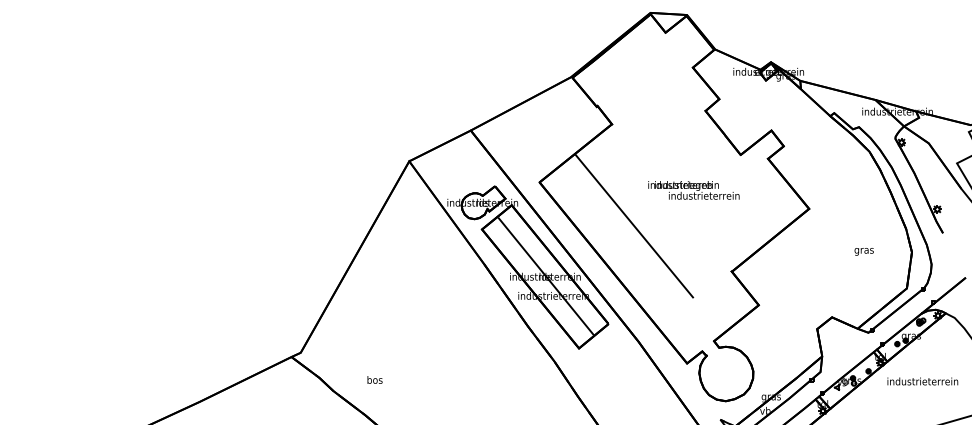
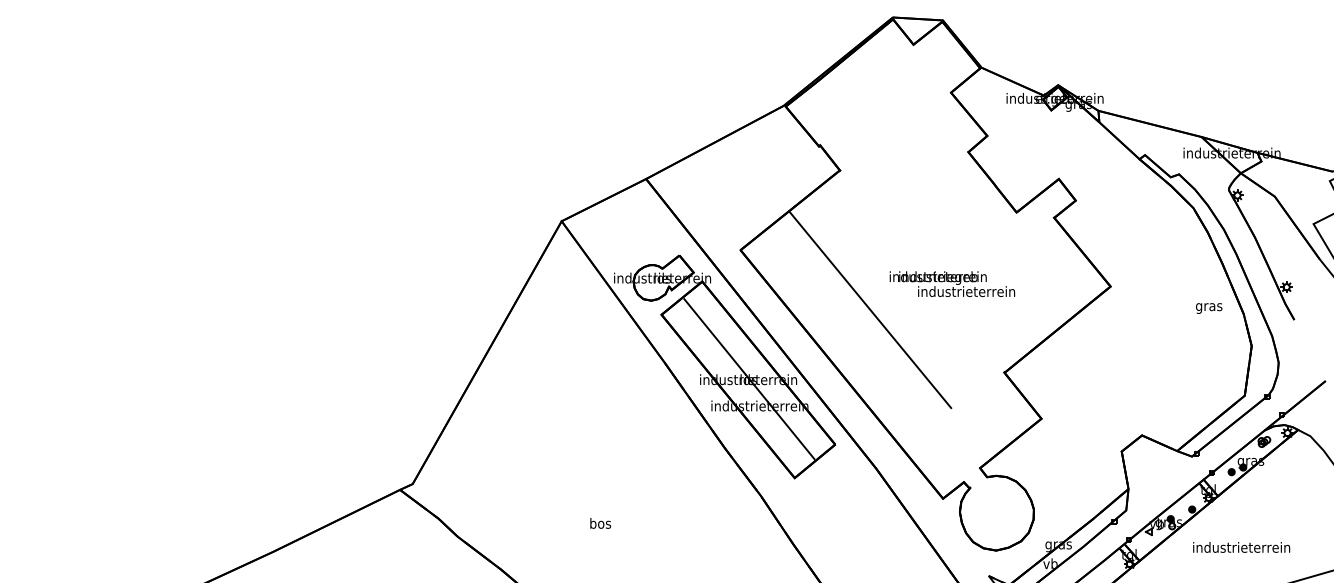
text: (693, 189) -> (952, 283), moved
text: (864, 251) -> (1209, 308), moved
text: (374, 380) -> (600, 523), moved
text: (922, 381) -> (1241, 547), moved

